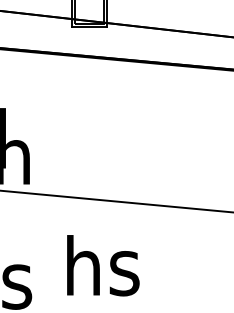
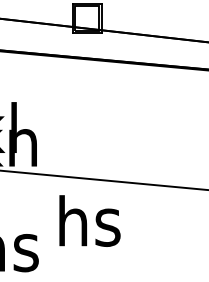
text: (102, 265) -> (89, 220), moved

